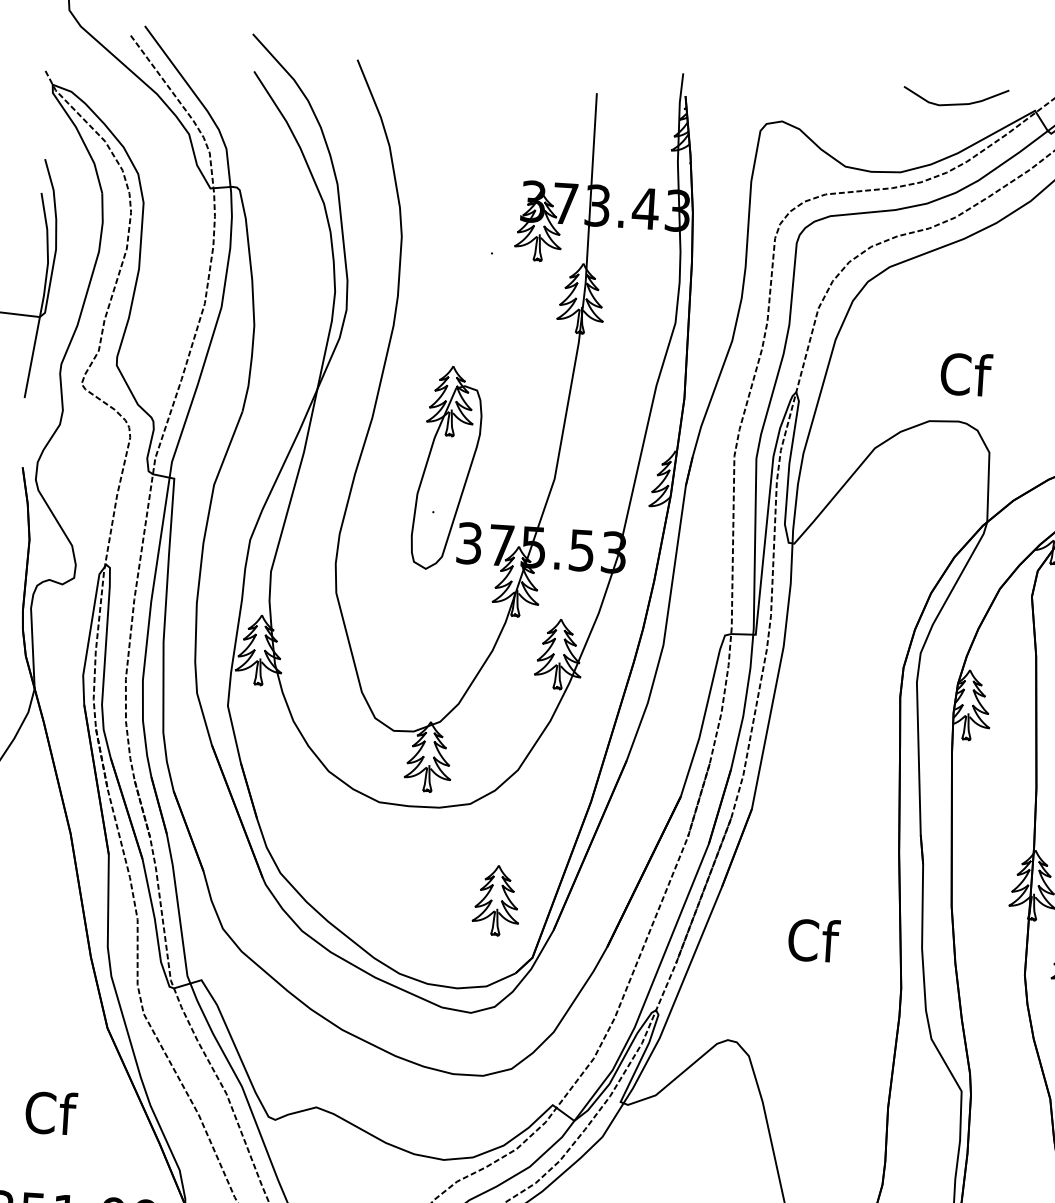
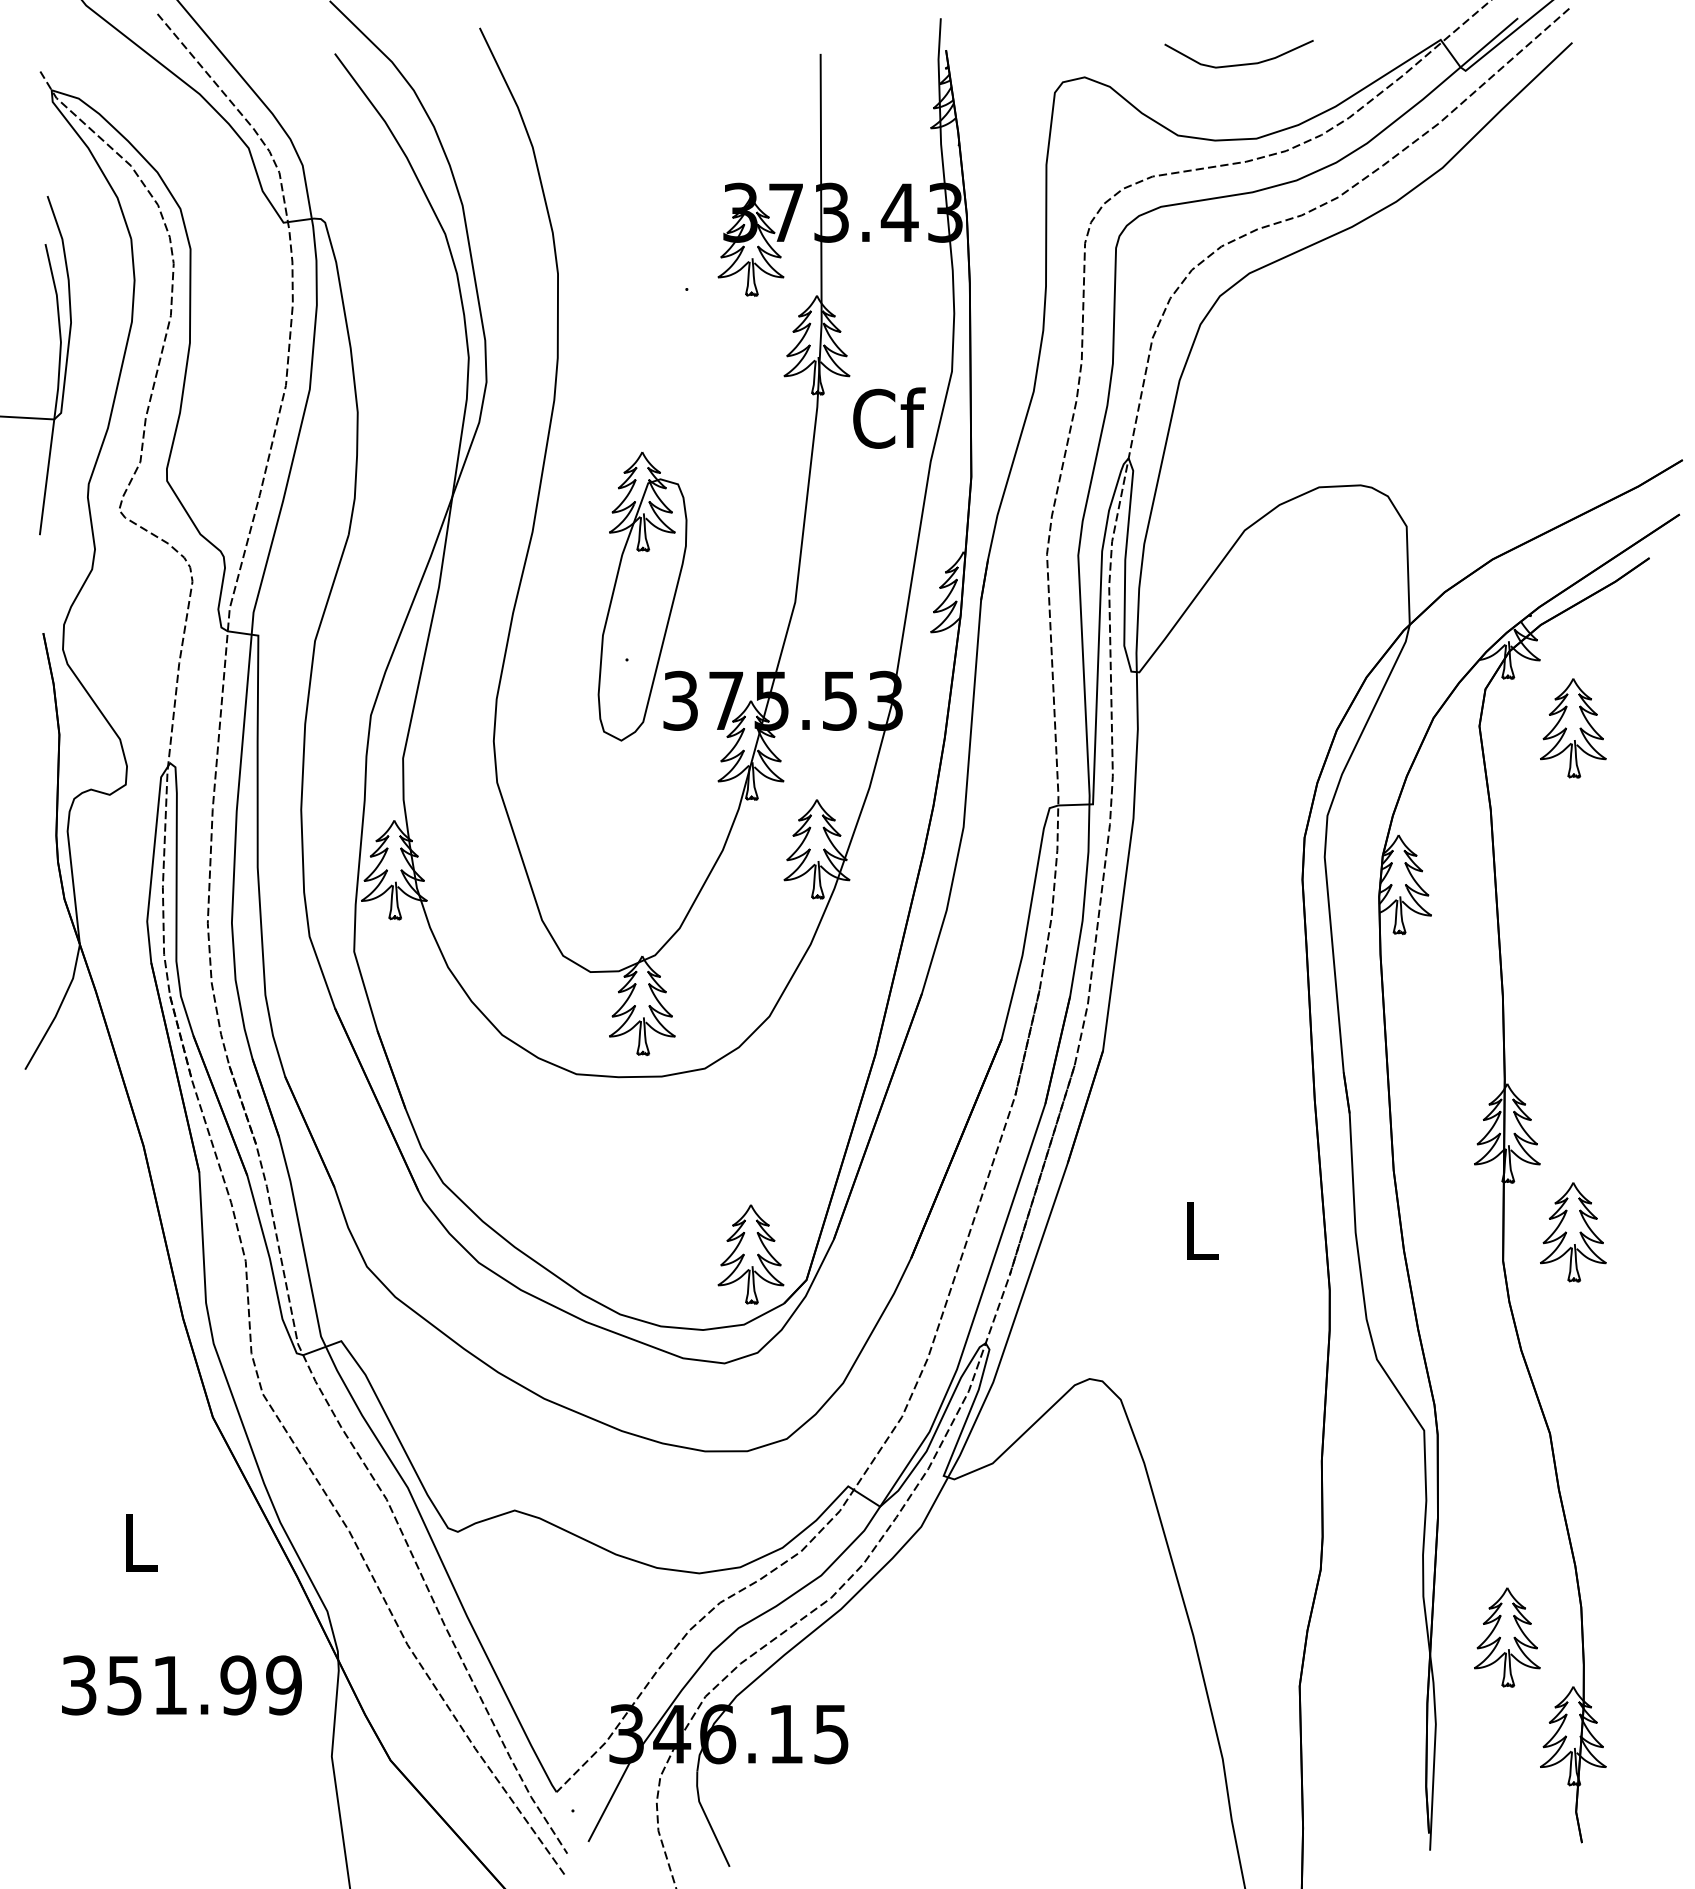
curve: (958, 103) -> (1242, 63), moved
text: (966, 374) -> (889, 417), moved
part: (496, 900) -> (750, 1254), moved
text: (814, 940) -> (1202, 1230), Cf -> L
text: (51, 1112) -> (141, 1541), Cf -> L

